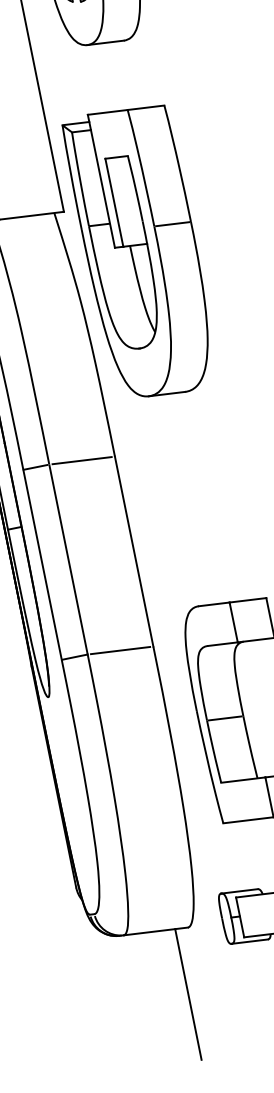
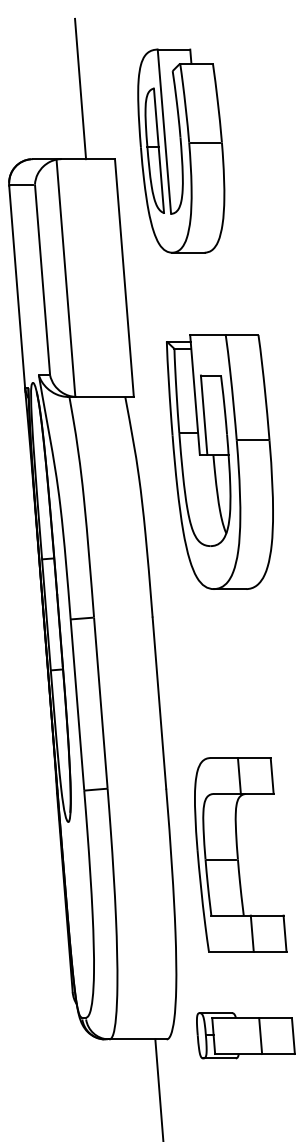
part: (137, 252) -> (219, 461), moved
line: (81, 460) -> (122, 617), removed
line: (120, 650) -> (136, 788), removed

